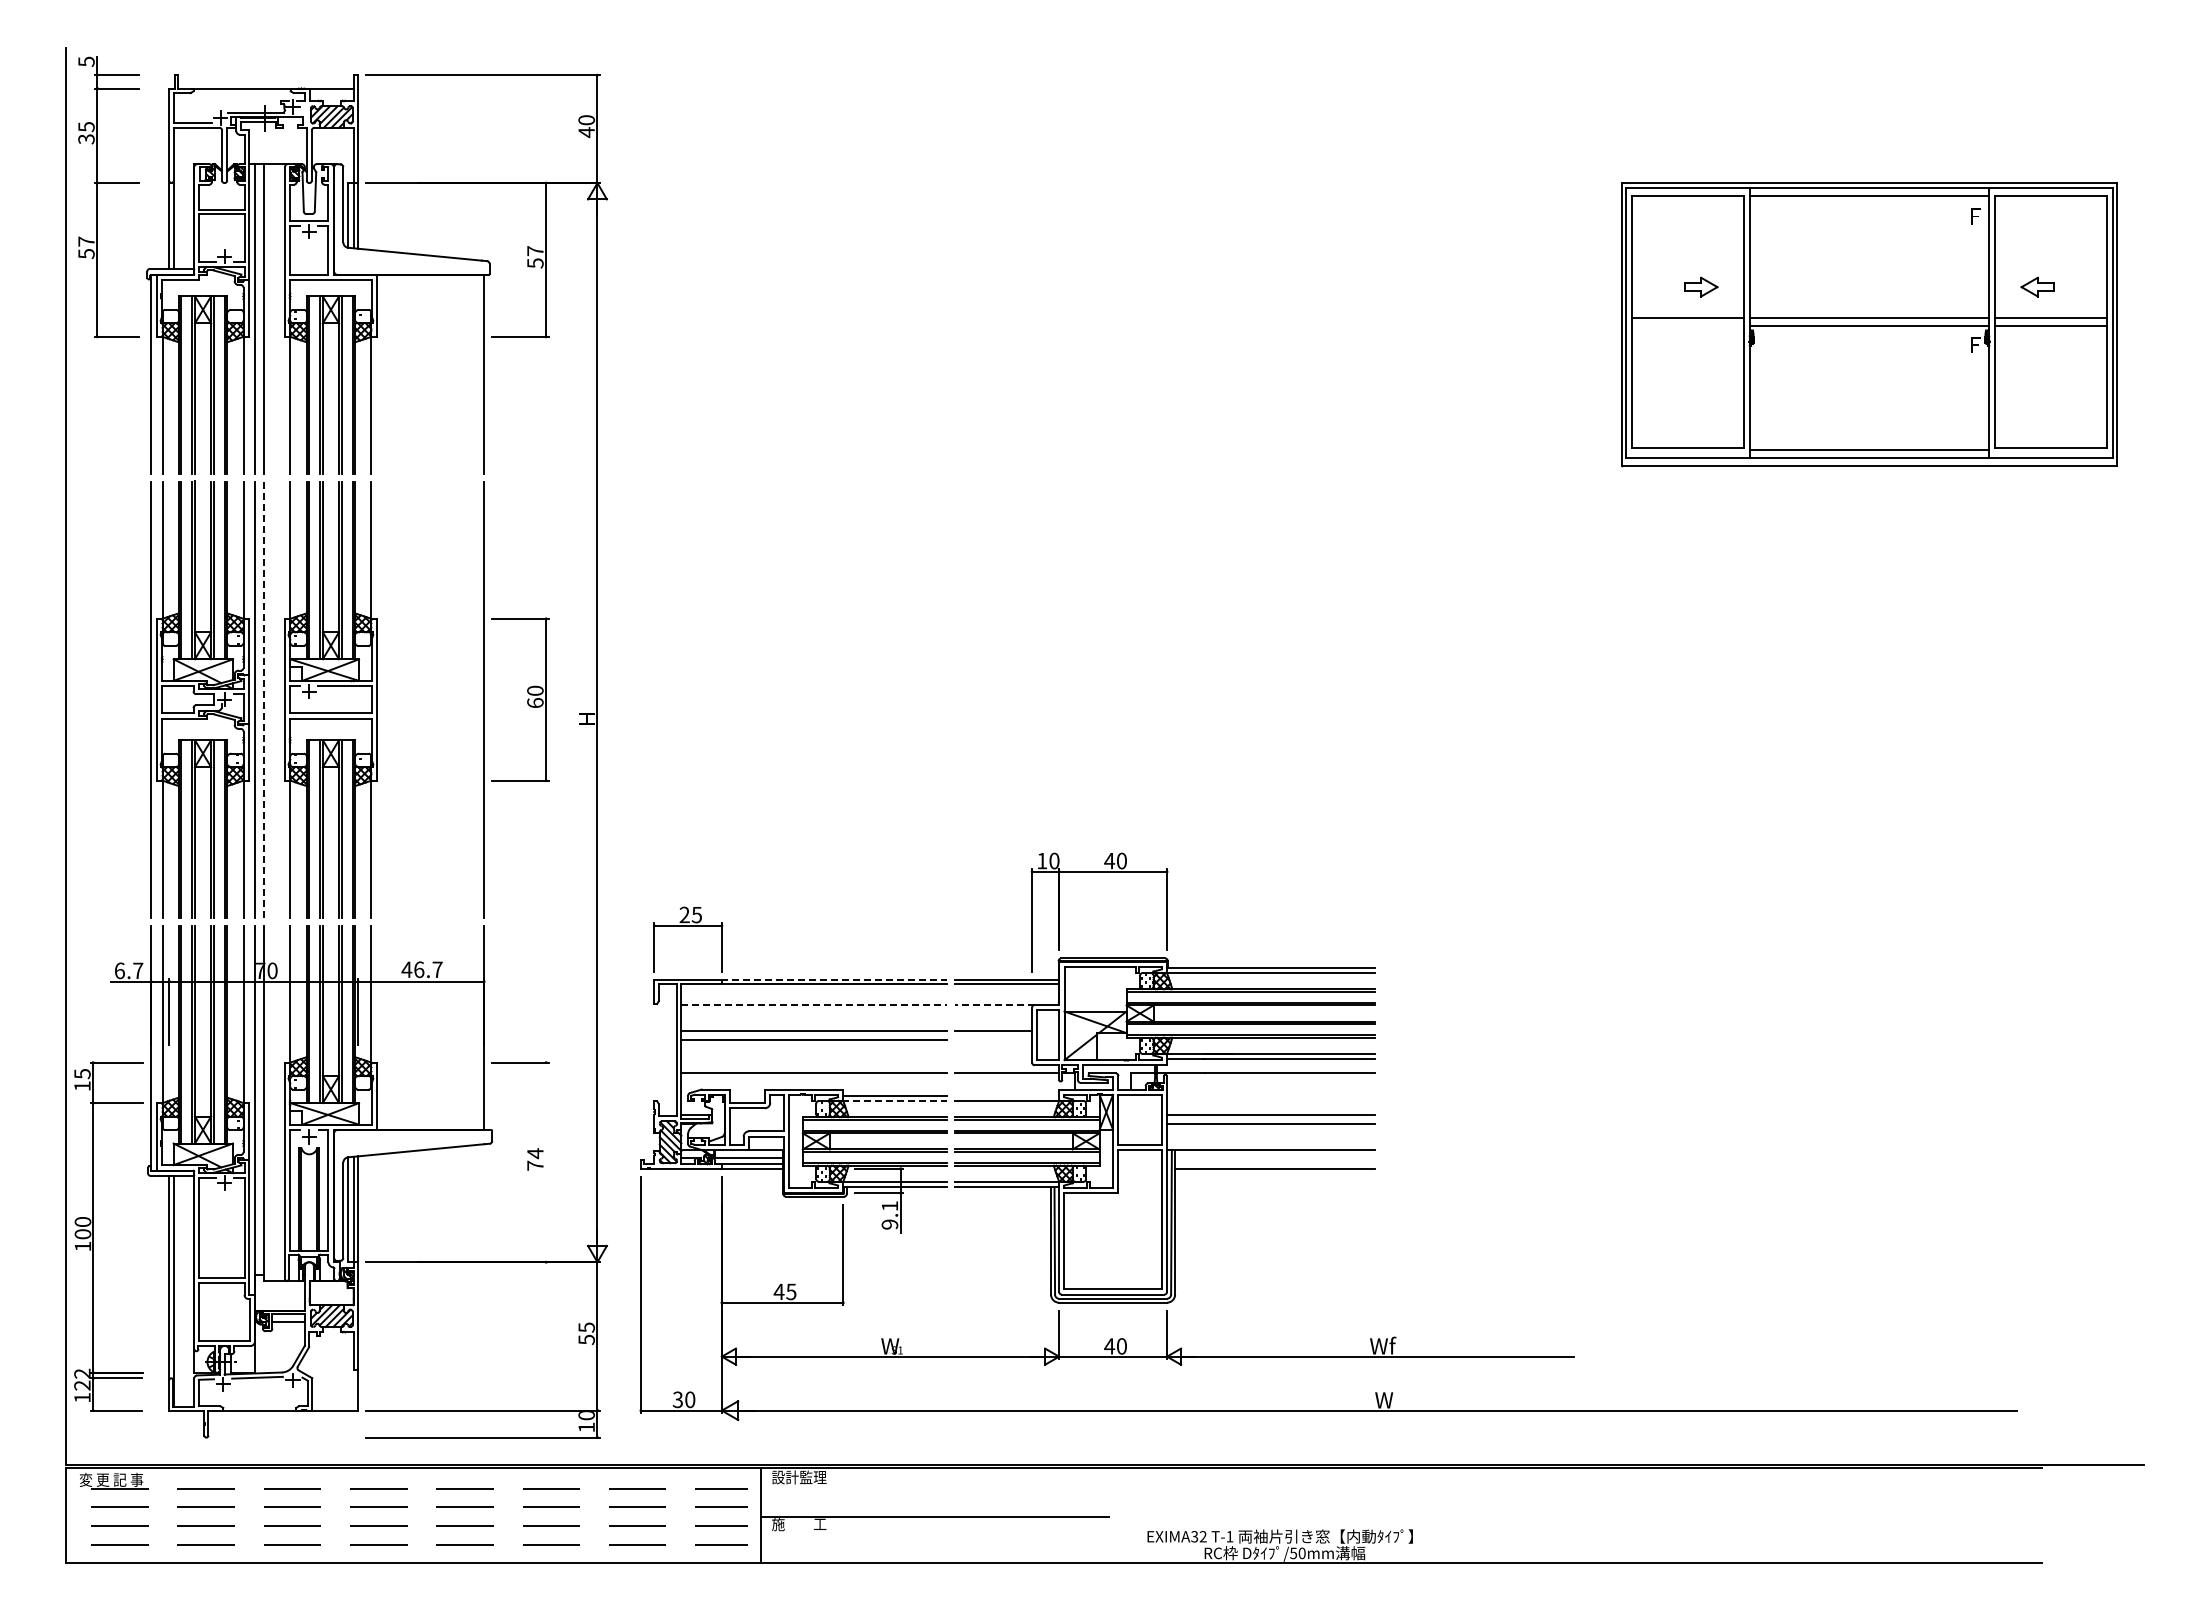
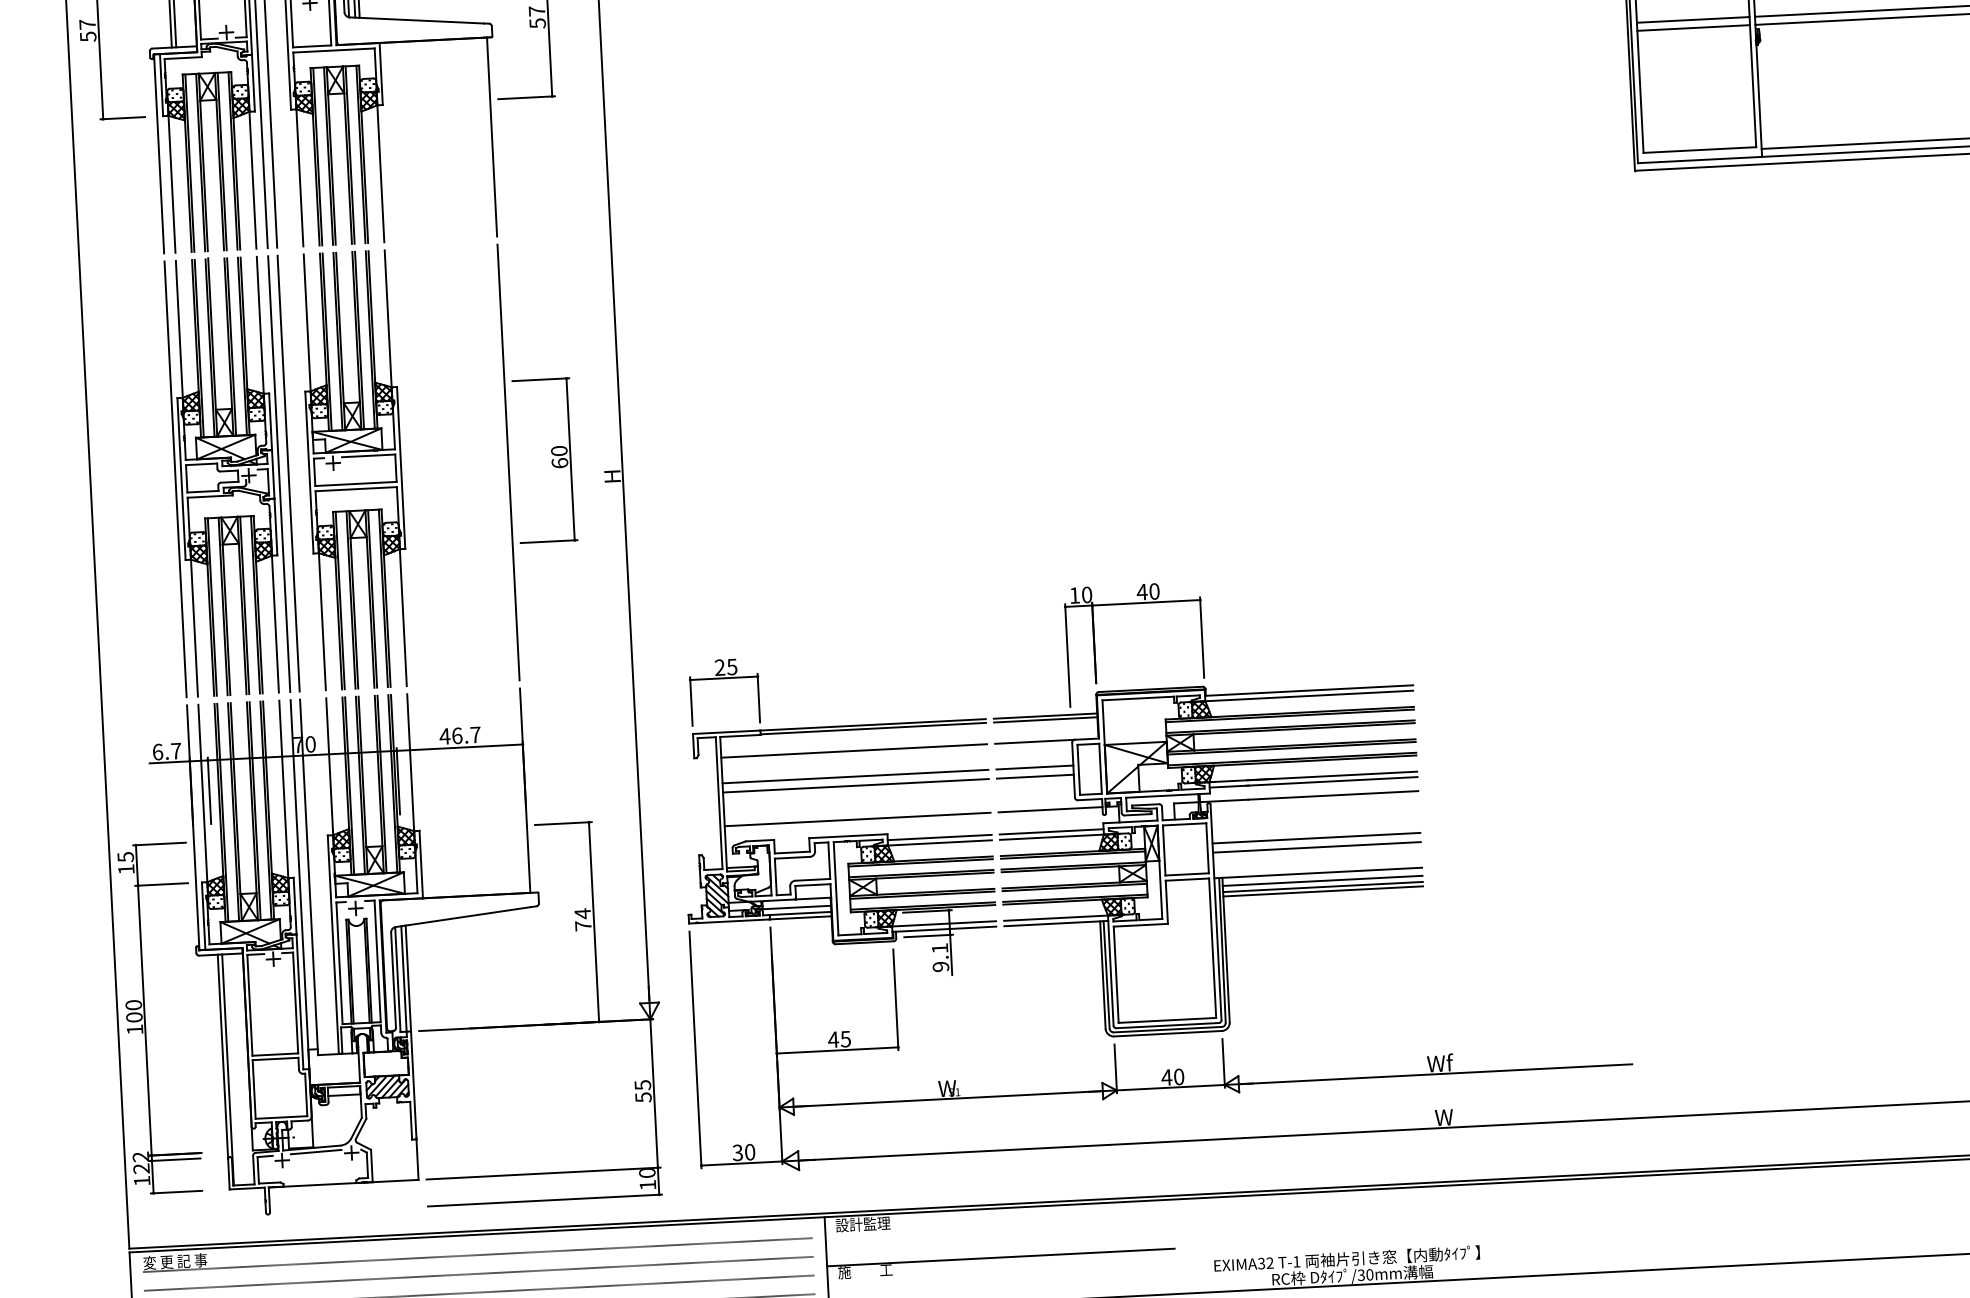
line: (1687, 326) -> (1693, 28), added
line: (264, 699) -> (288, 473), dashed -> solid
line: (834, 979) -> (873, 724), dashed -> solid
line: (814, 1004) -> (854, 750), dashed -> solid
line: (995, 1004) -> (1035, 741), dashed -> solid
line: (993, 1039) -> (1035, 776), added
line: (1007, 1095) -> (1051, 831), added
line: (894, 1100) -> (939, 842), dashed -> solid
line: (1274, 1158) -> (1322, 881), added
line: (546, 1162) -> (594, 922), added
line: (1274, 1164) -> (1322, 887), added
text: (1293, 1552) -> (1361, 1274), /50mm -> /30mm

